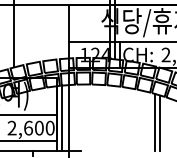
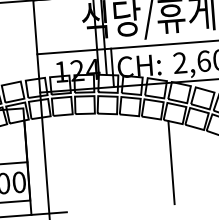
line: (62, 117) -> (36, 165), removed
line: (160, 122) -> (179, 162), removed

